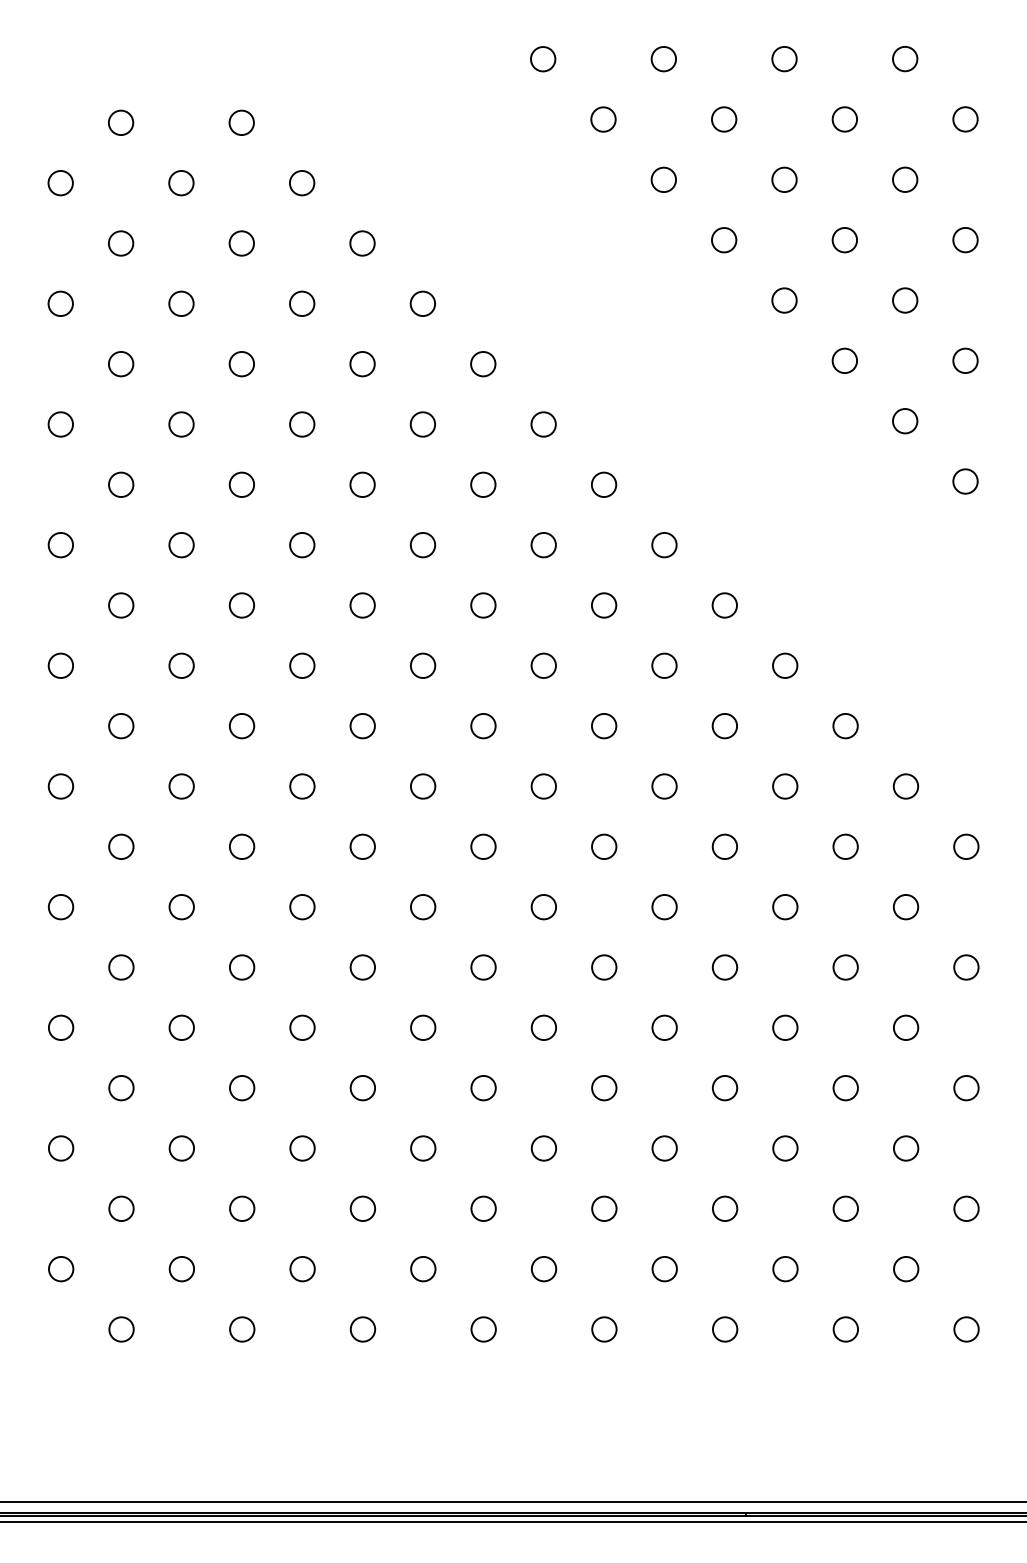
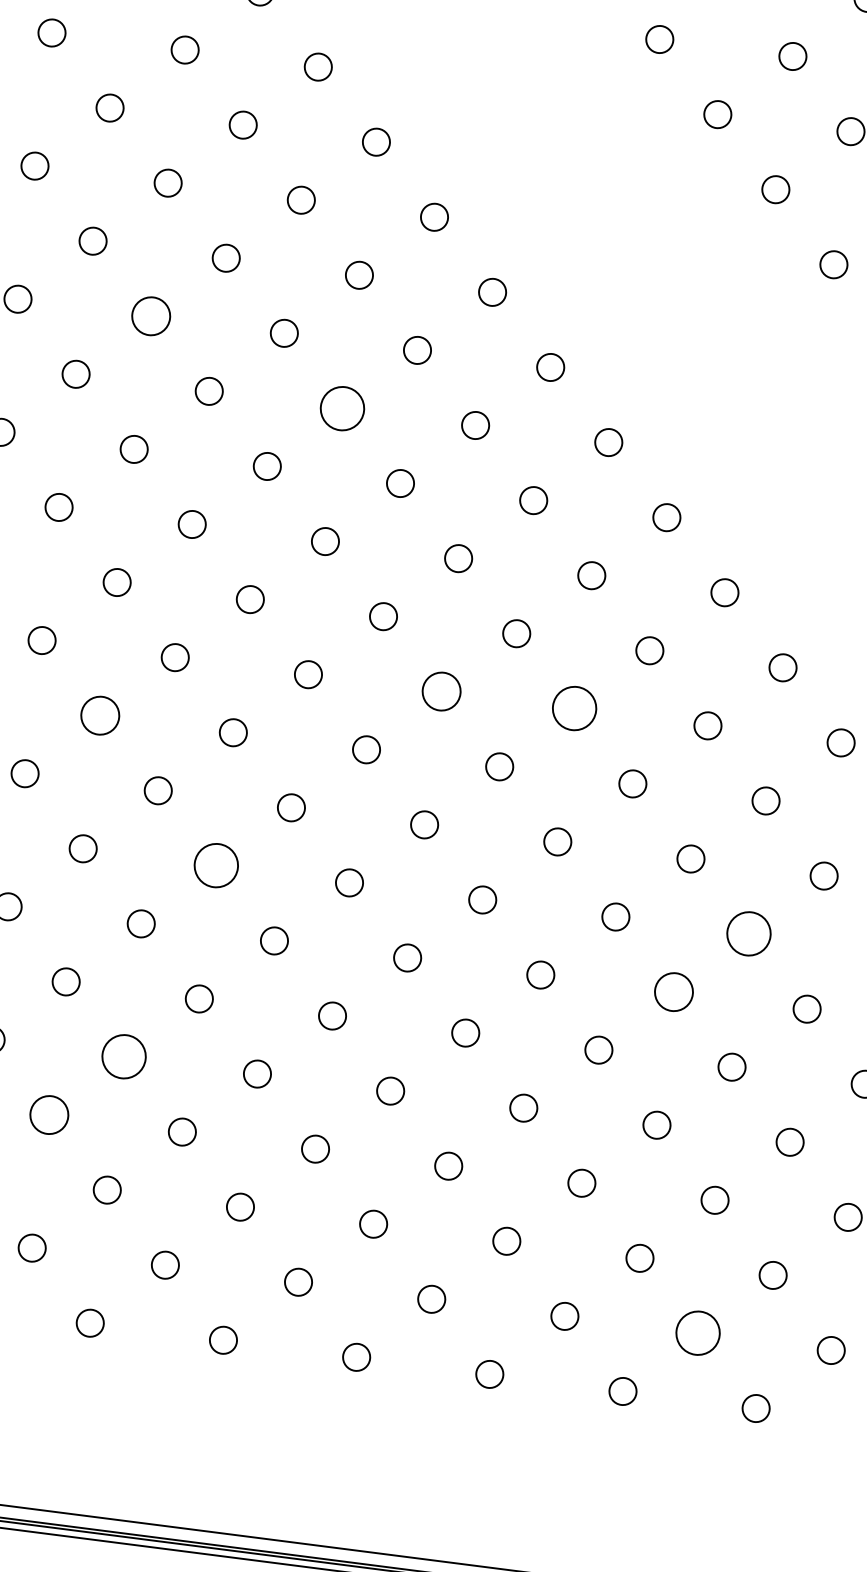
circle: (181, 424) -> (151, 316), size x1.4
circle: (362, 484) -> (342, 408), size x1.6
circle: (483, 726) -> (441, 692), size x1.4
circle: (604, 726) -> (575, 709), size x1.6
circle: (181, 786) -> (99, 715), size x1.4
circle: (302, 907) -> (216, 866), size x1.6
circle: (785, 907) -> (749, 934), size x1.6
circle: (724, 967) -> (673, 992), size x1.4
circle: (242, 1088) -> (124, 1057), size x1.6
circle: (181, 1148) -> (48, 1115), size x1.4
circle: (785, 1269) -> (698, 1333), size x1.6

